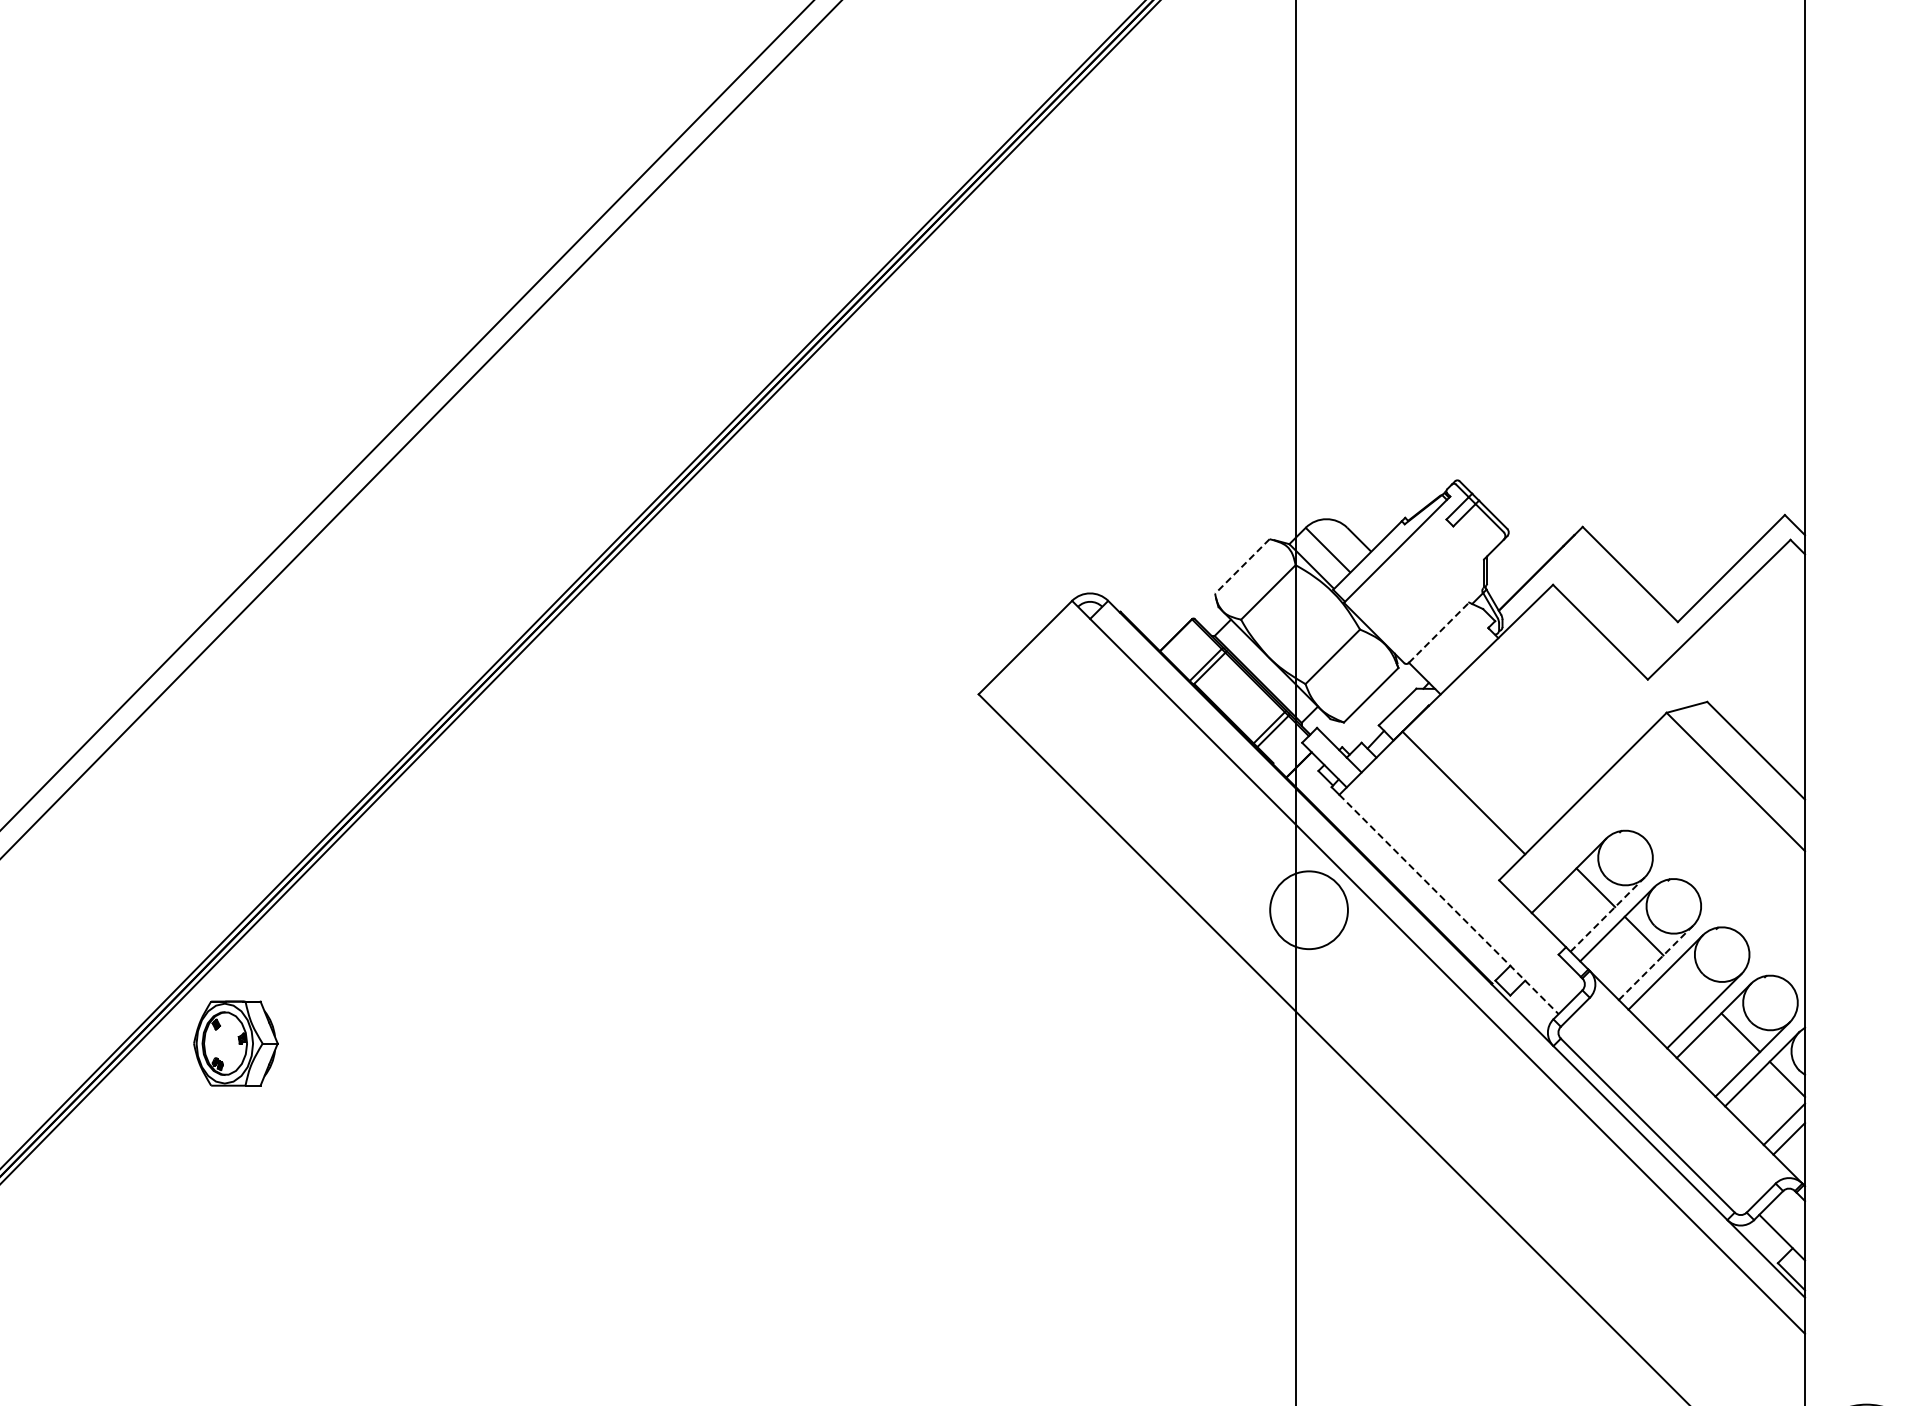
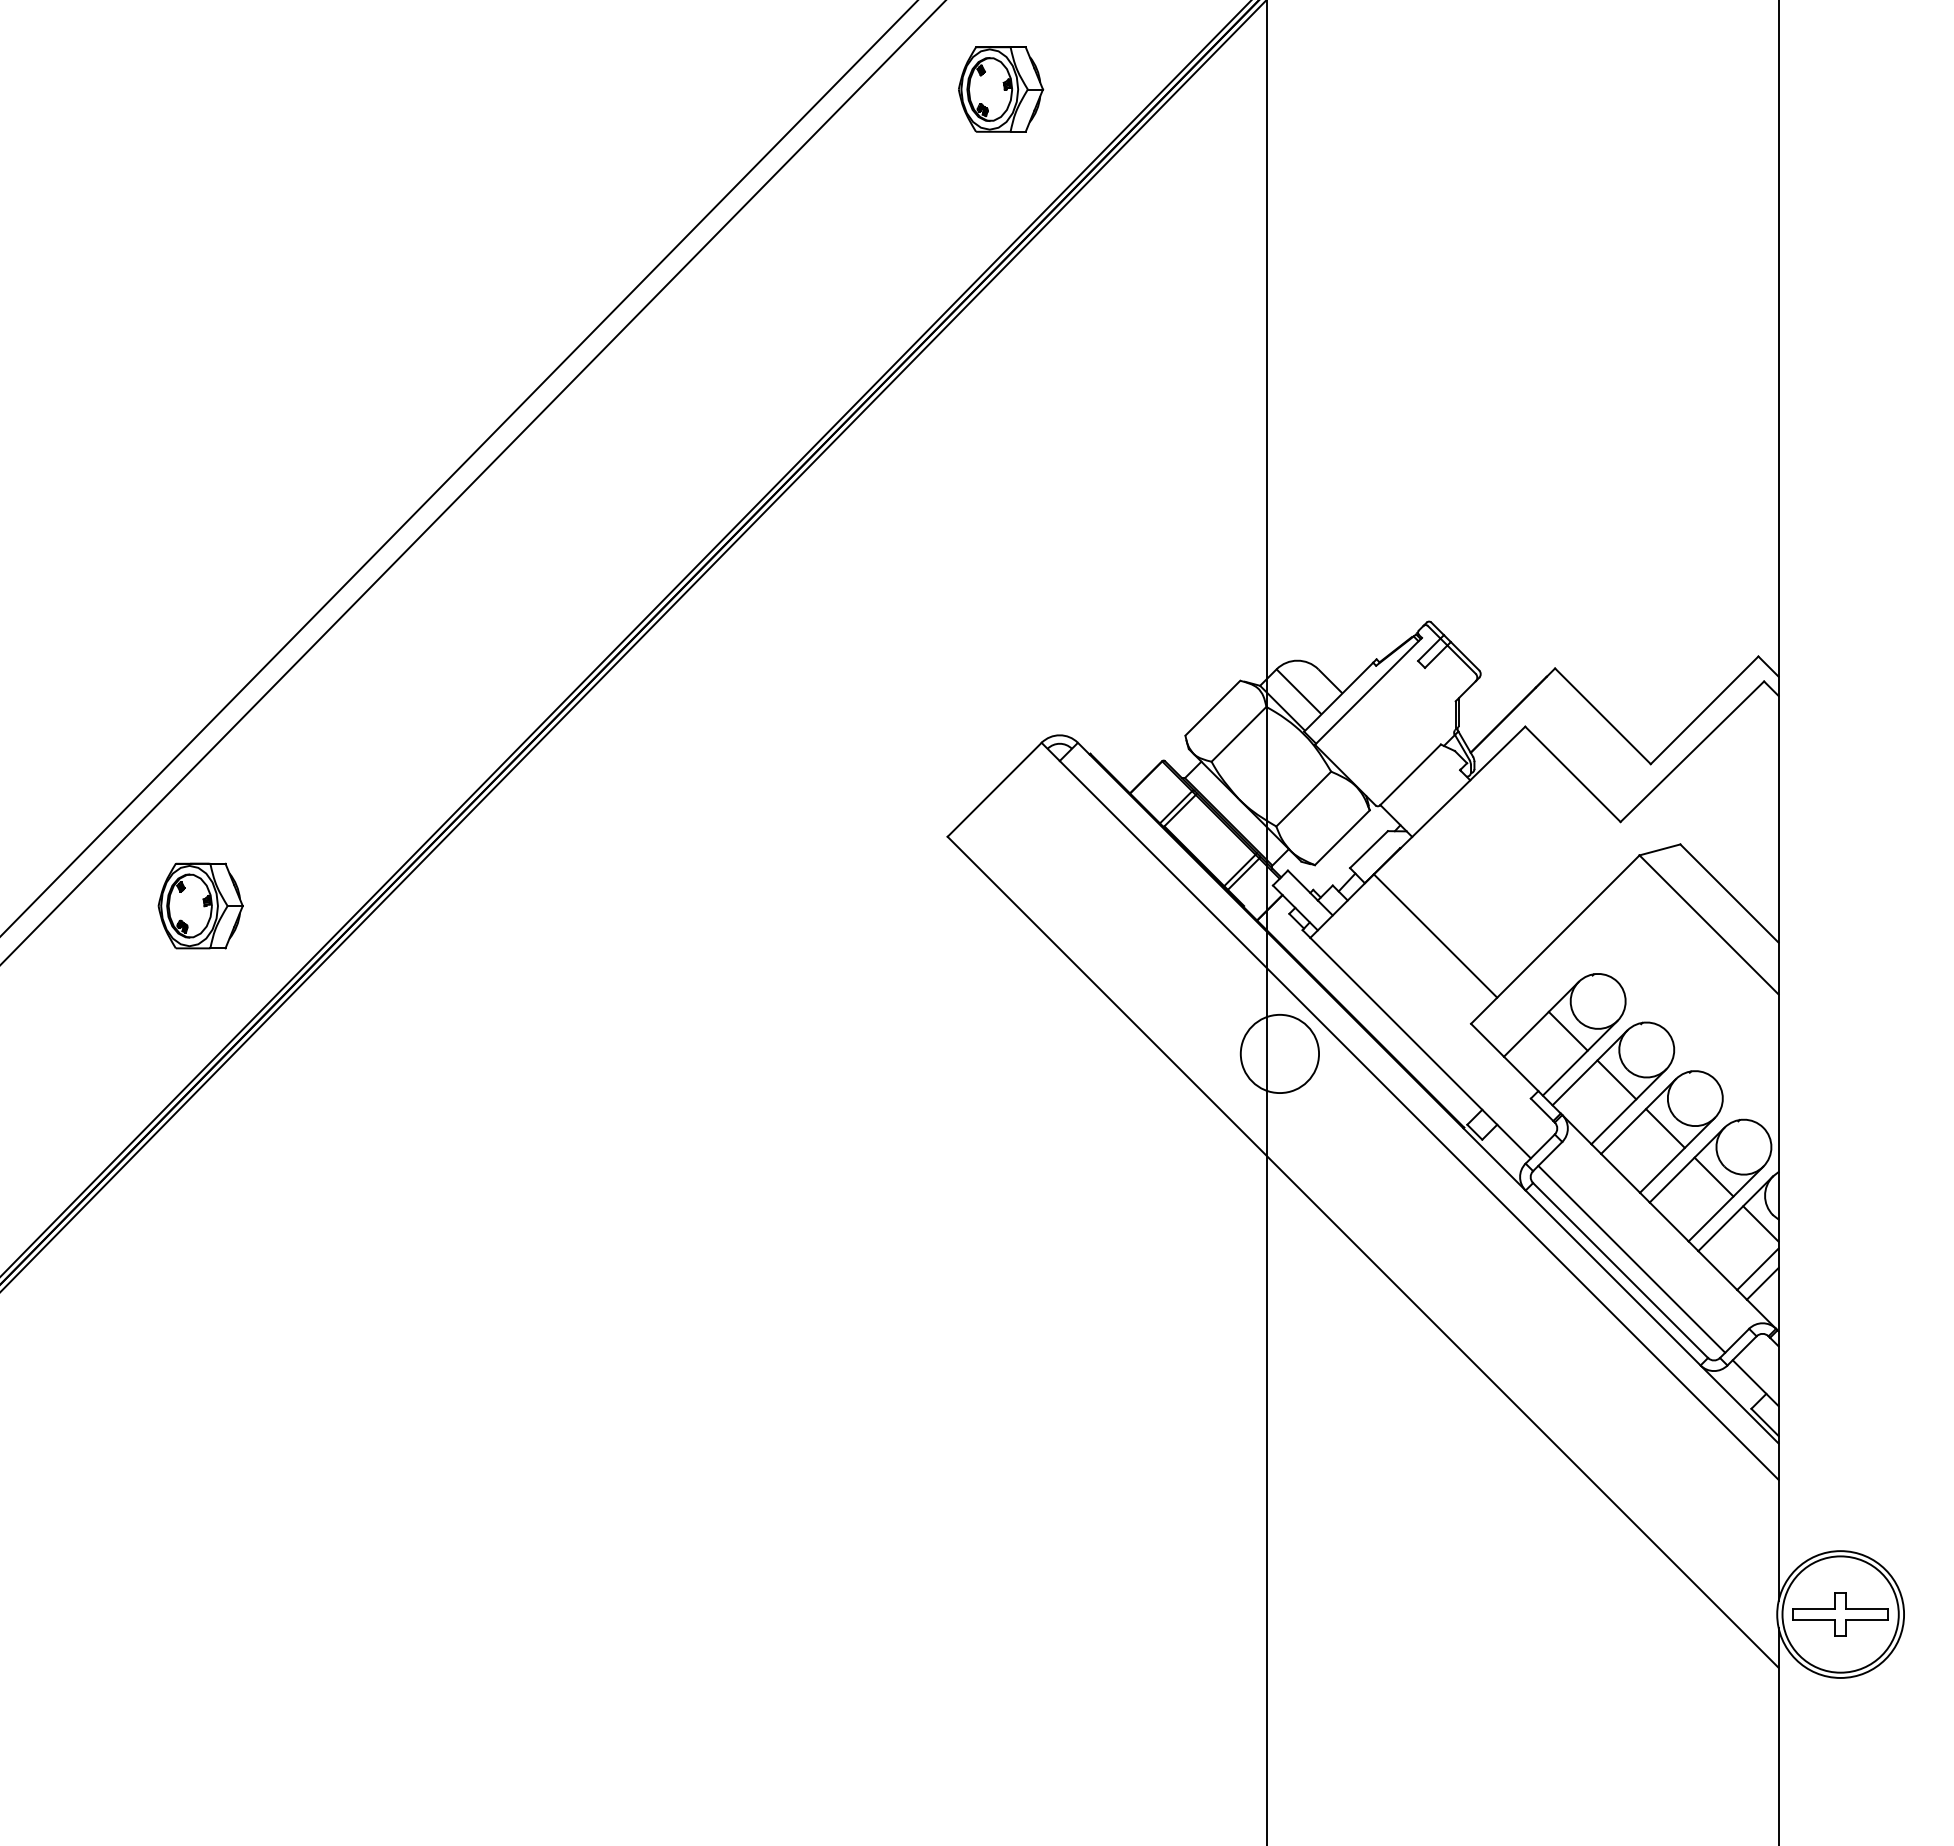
line: (1242, 566) -> (1212, 708), dashed -> solid
line: (1438, 632) -> (1410, 774), dashed -> solid
line: (1448, 904) -> (1420, 1048), dashed -> solid
line: (1607, 914) -> (1580, 1058), dashed -> solid
line: (1655, 962) -> (1628, 1106), dashed -> solid
line: (1692, 984) -> (1665, 1128), added
part: (235, 1043) -> (200, 905), moved
line: (1658, 1113) -> (1631, 1258), added

